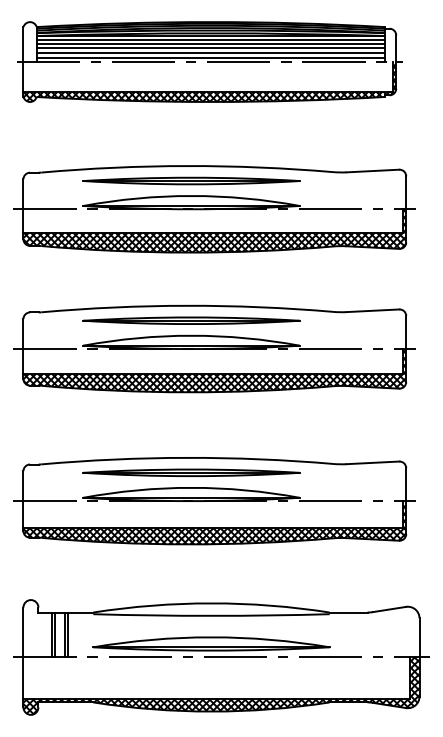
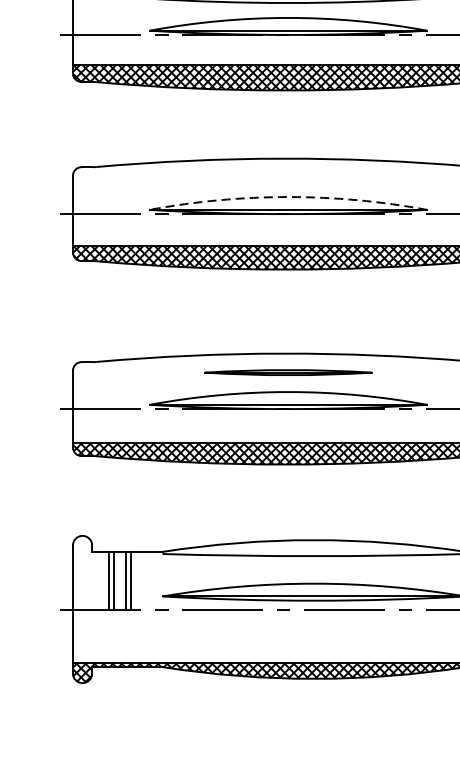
part: (191, 320) -> (288, 177), removed
arc: (191, 335) -> (288, 196), solid -> dashed
part: (191, 472) -> (288, 372), size x0.6

